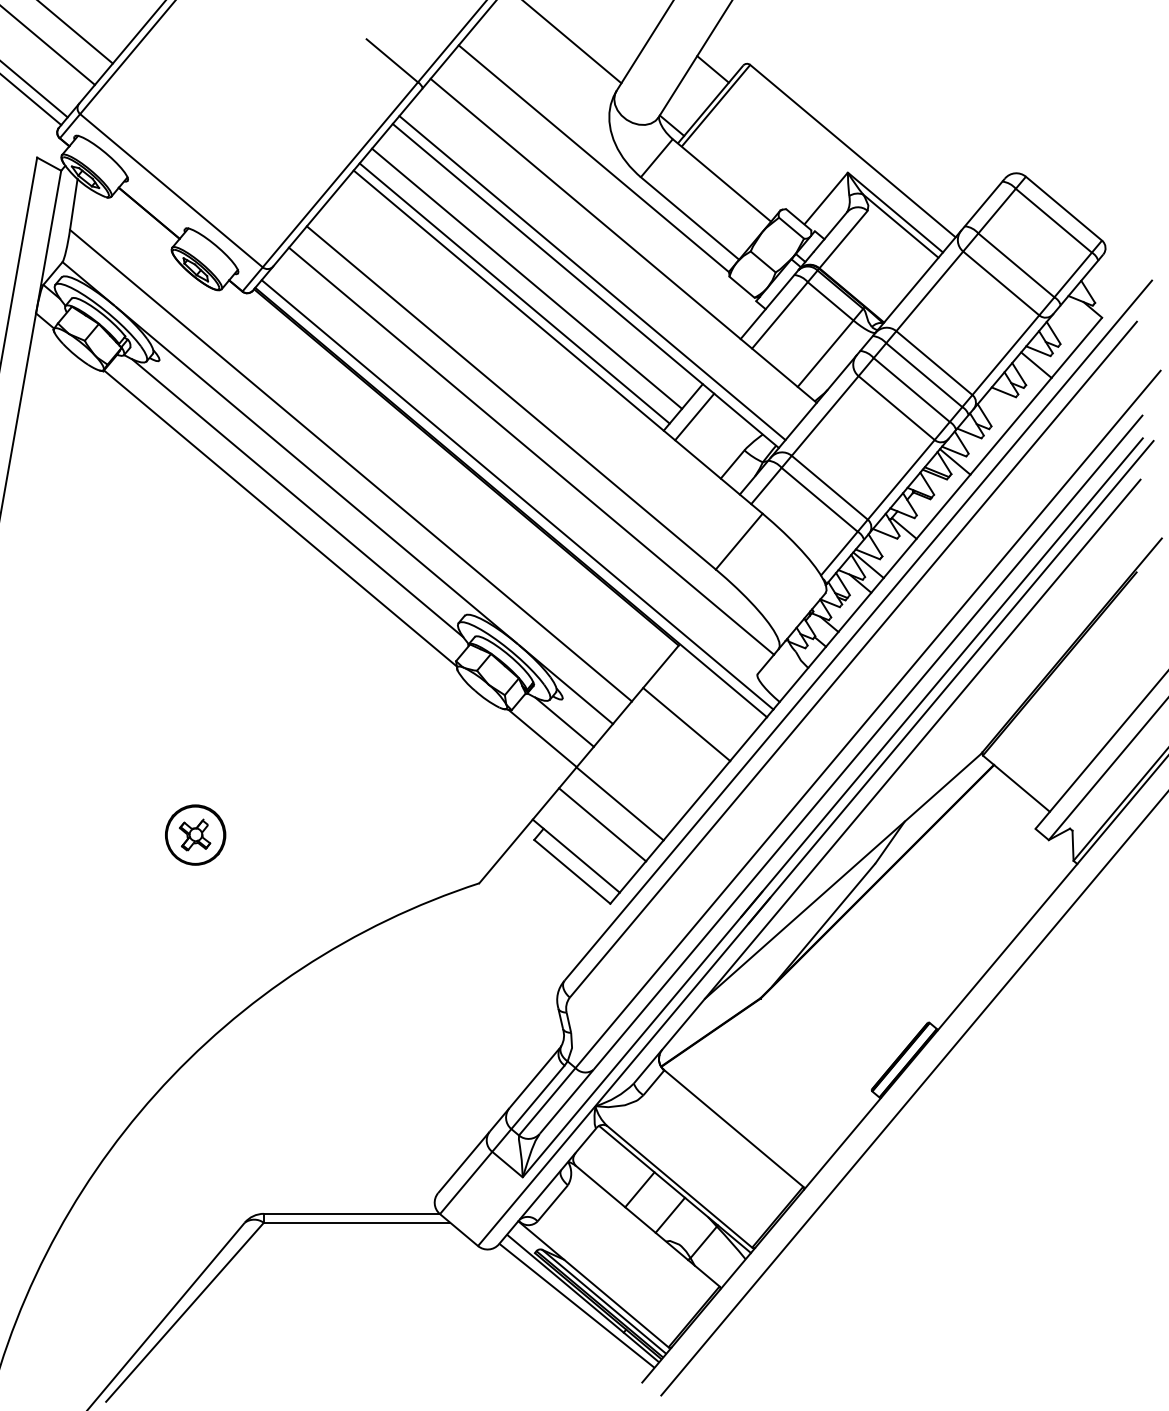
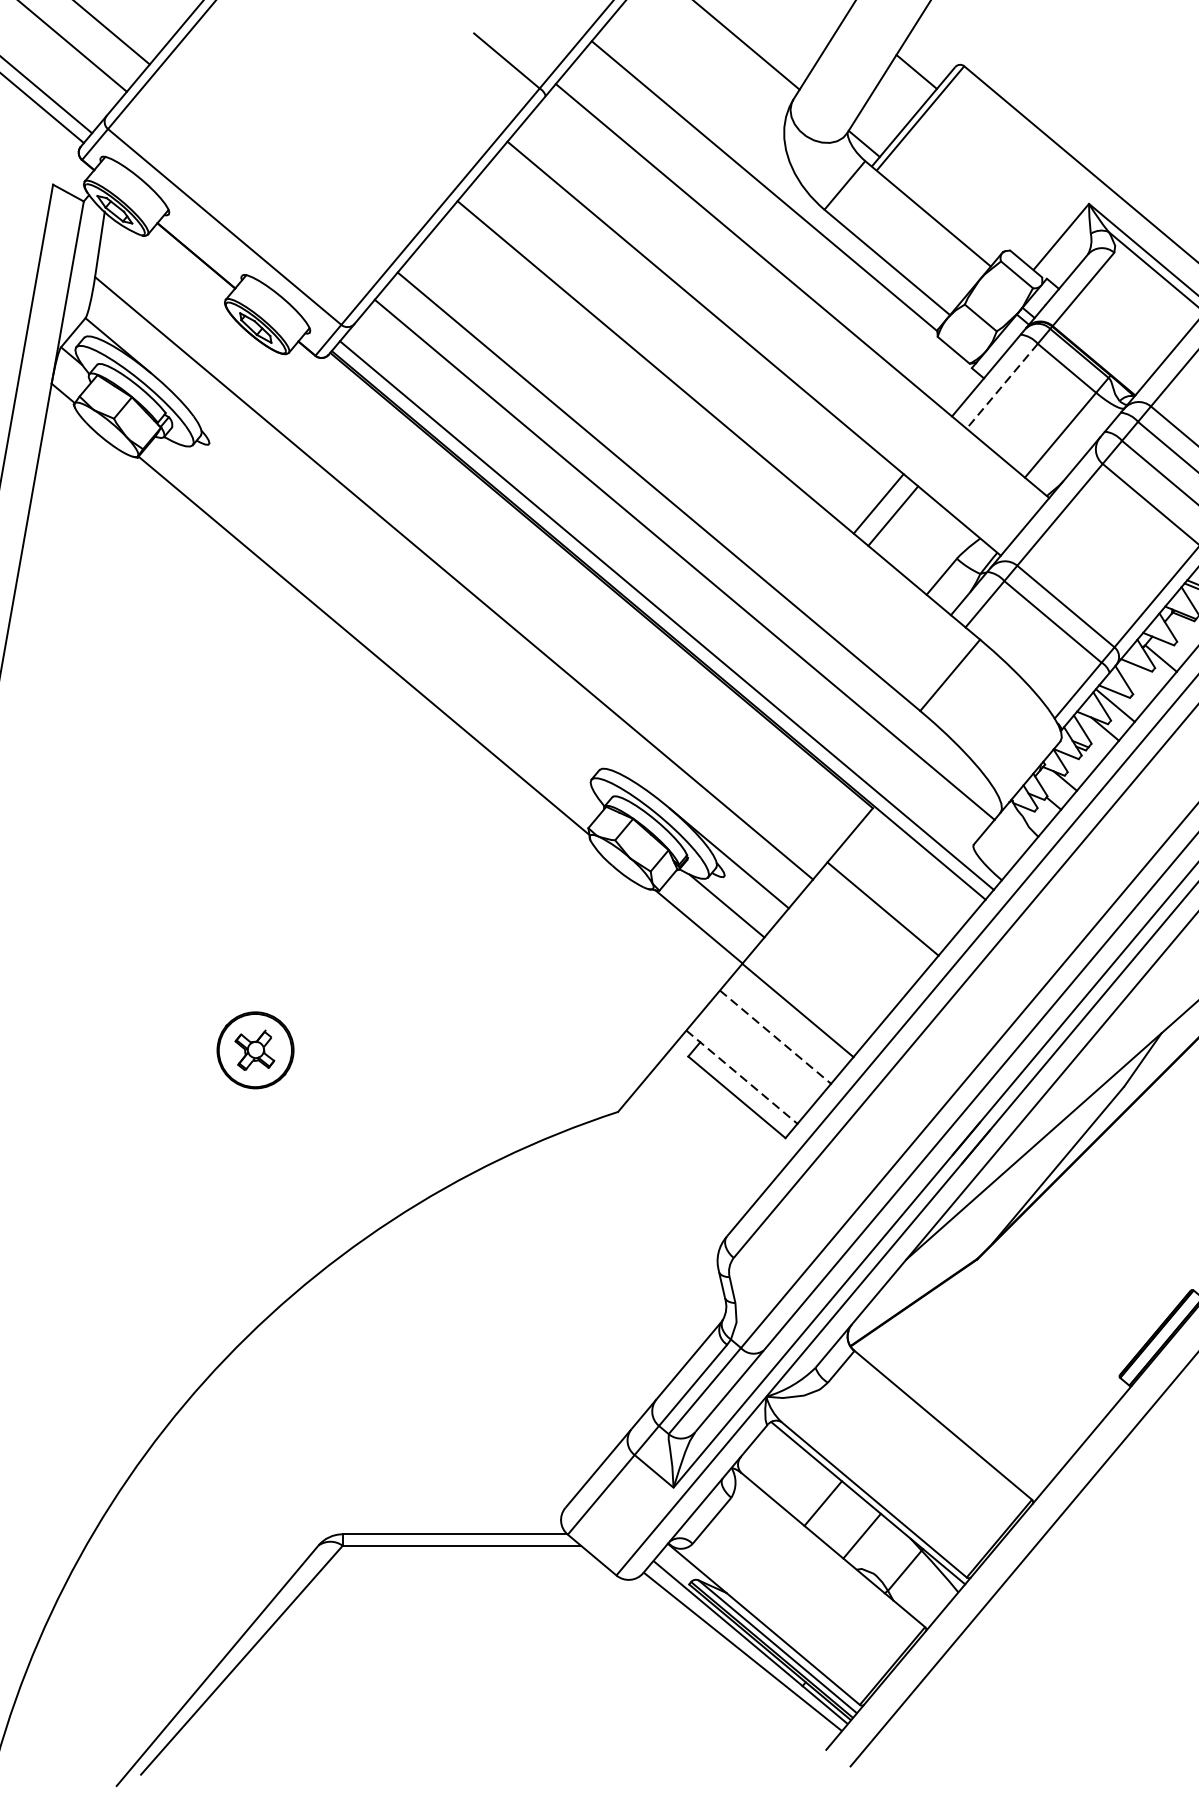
line: (527, 278) -> (679, 339), removed
line: (592, 278) -> (762, 339), removed
line: (514, 293) -> (663, 358), removed
line: (779, 315) -> (1001, 386), solid -> dashed
line: (316, 475) -> (410, 590), removed
line: (297, 498) -> (385, 620), removed
line: (602, 824) -> (775, 1036), solid -> dashed
line: (576, 856) -> (742, 1077), solid -> dashed

